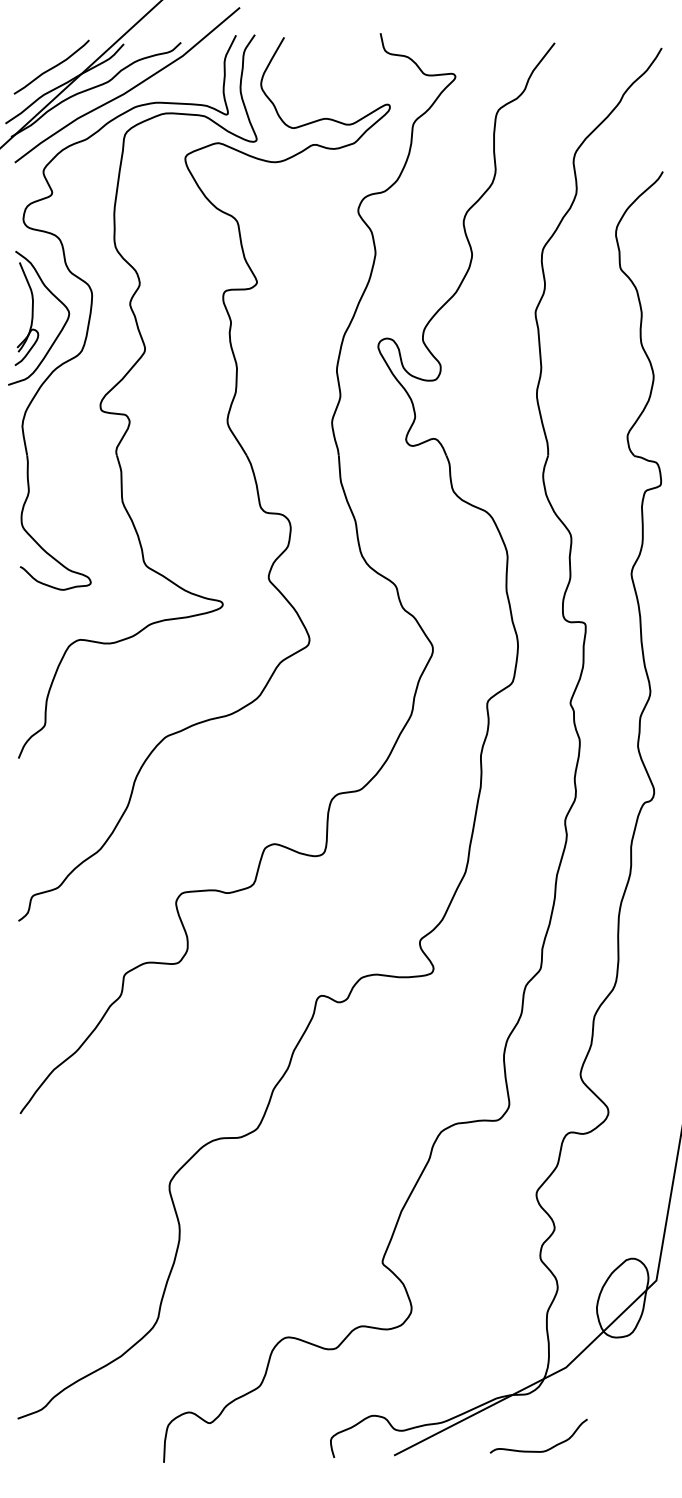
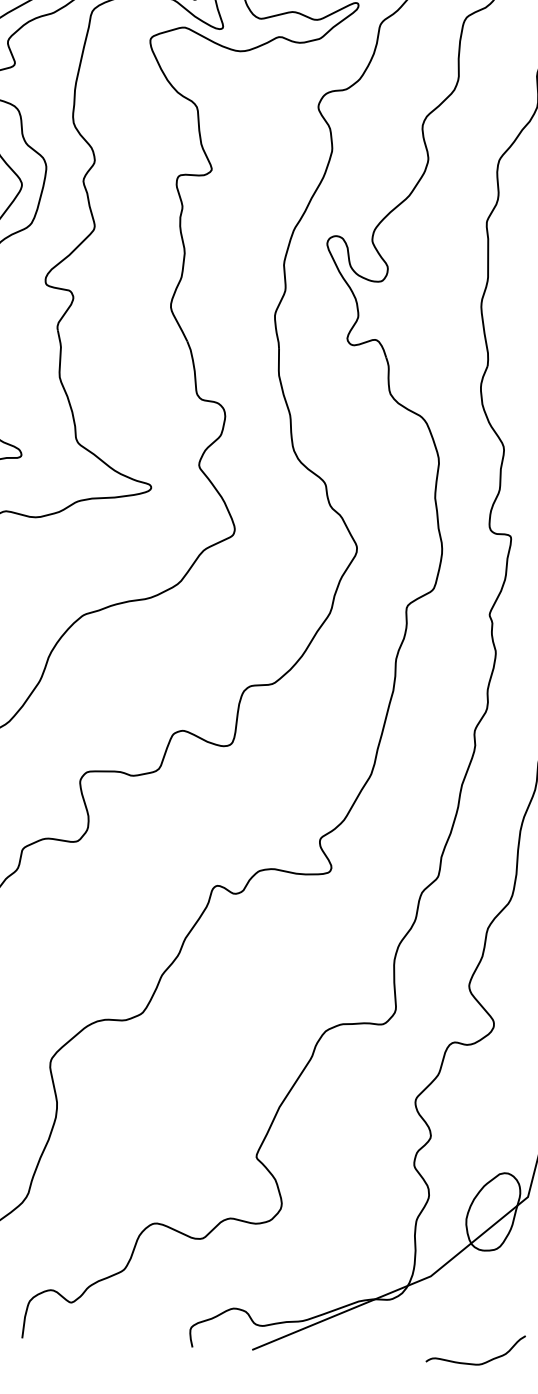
curve: (535, 1450) -> (471, 1362), moved

